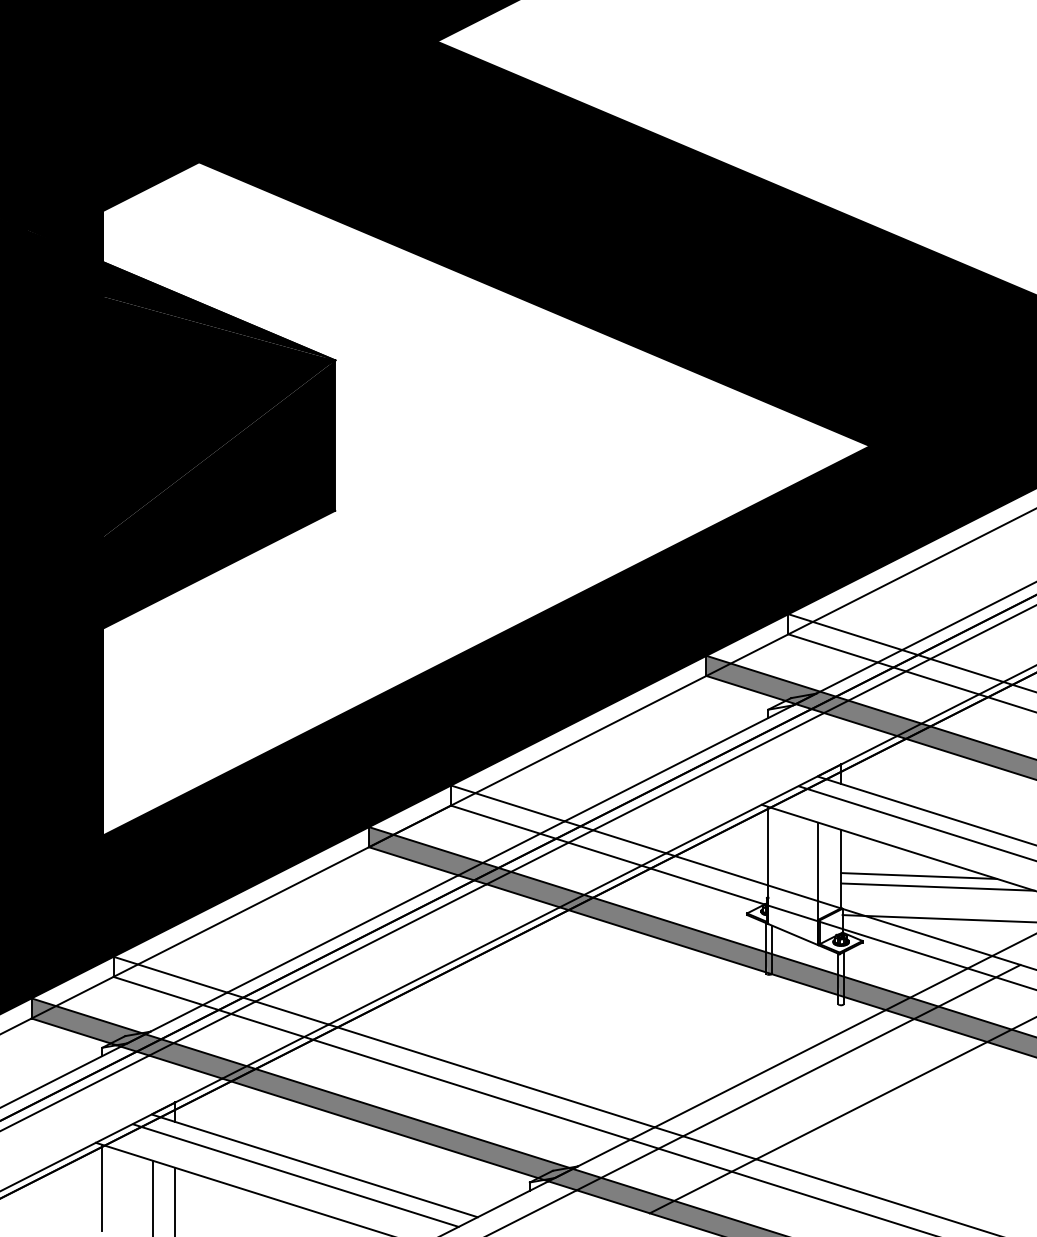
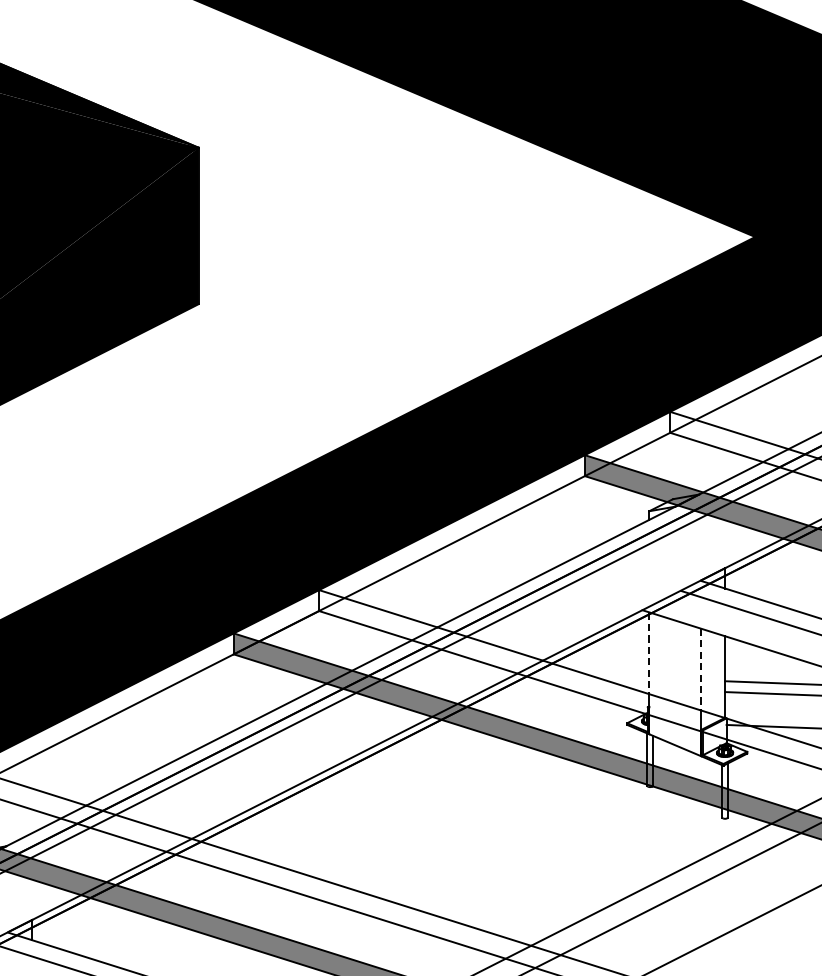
line: (768, 846) -> (649, 653), solid -> dashed
line: (818, 862) -> (701, 670), solid -> dashed

